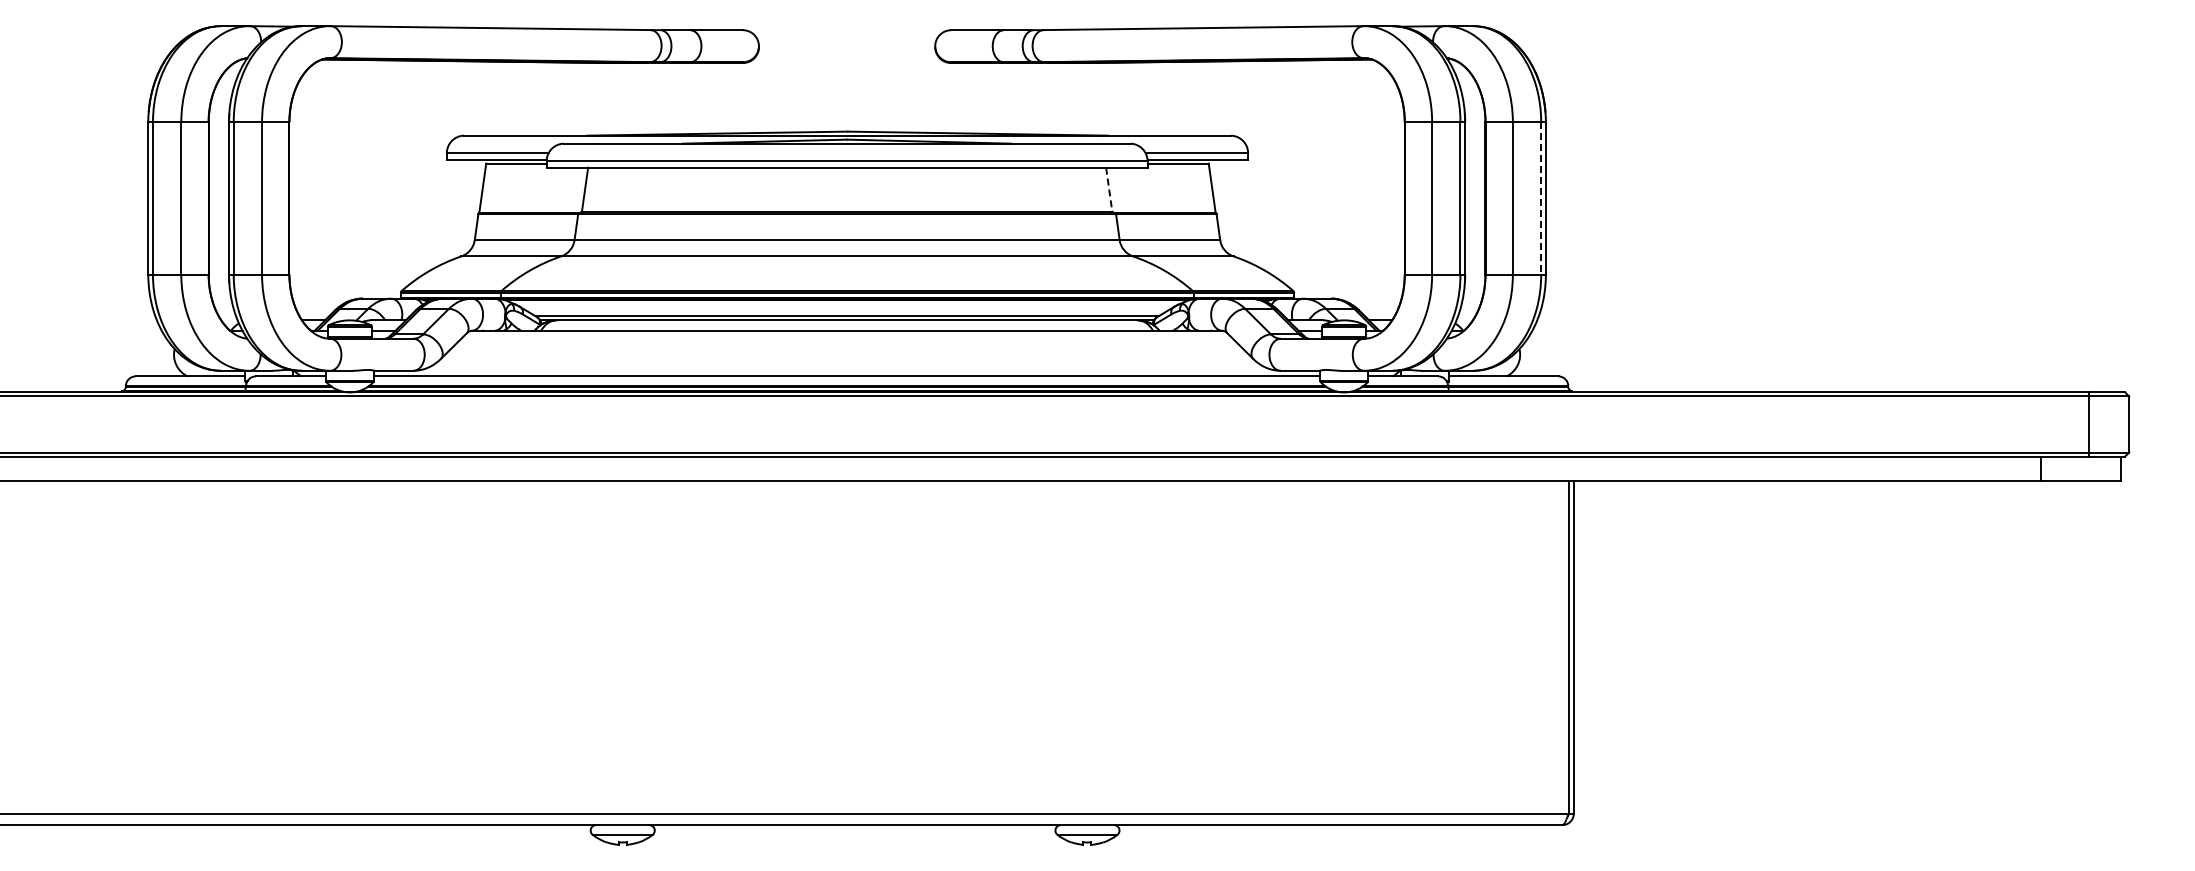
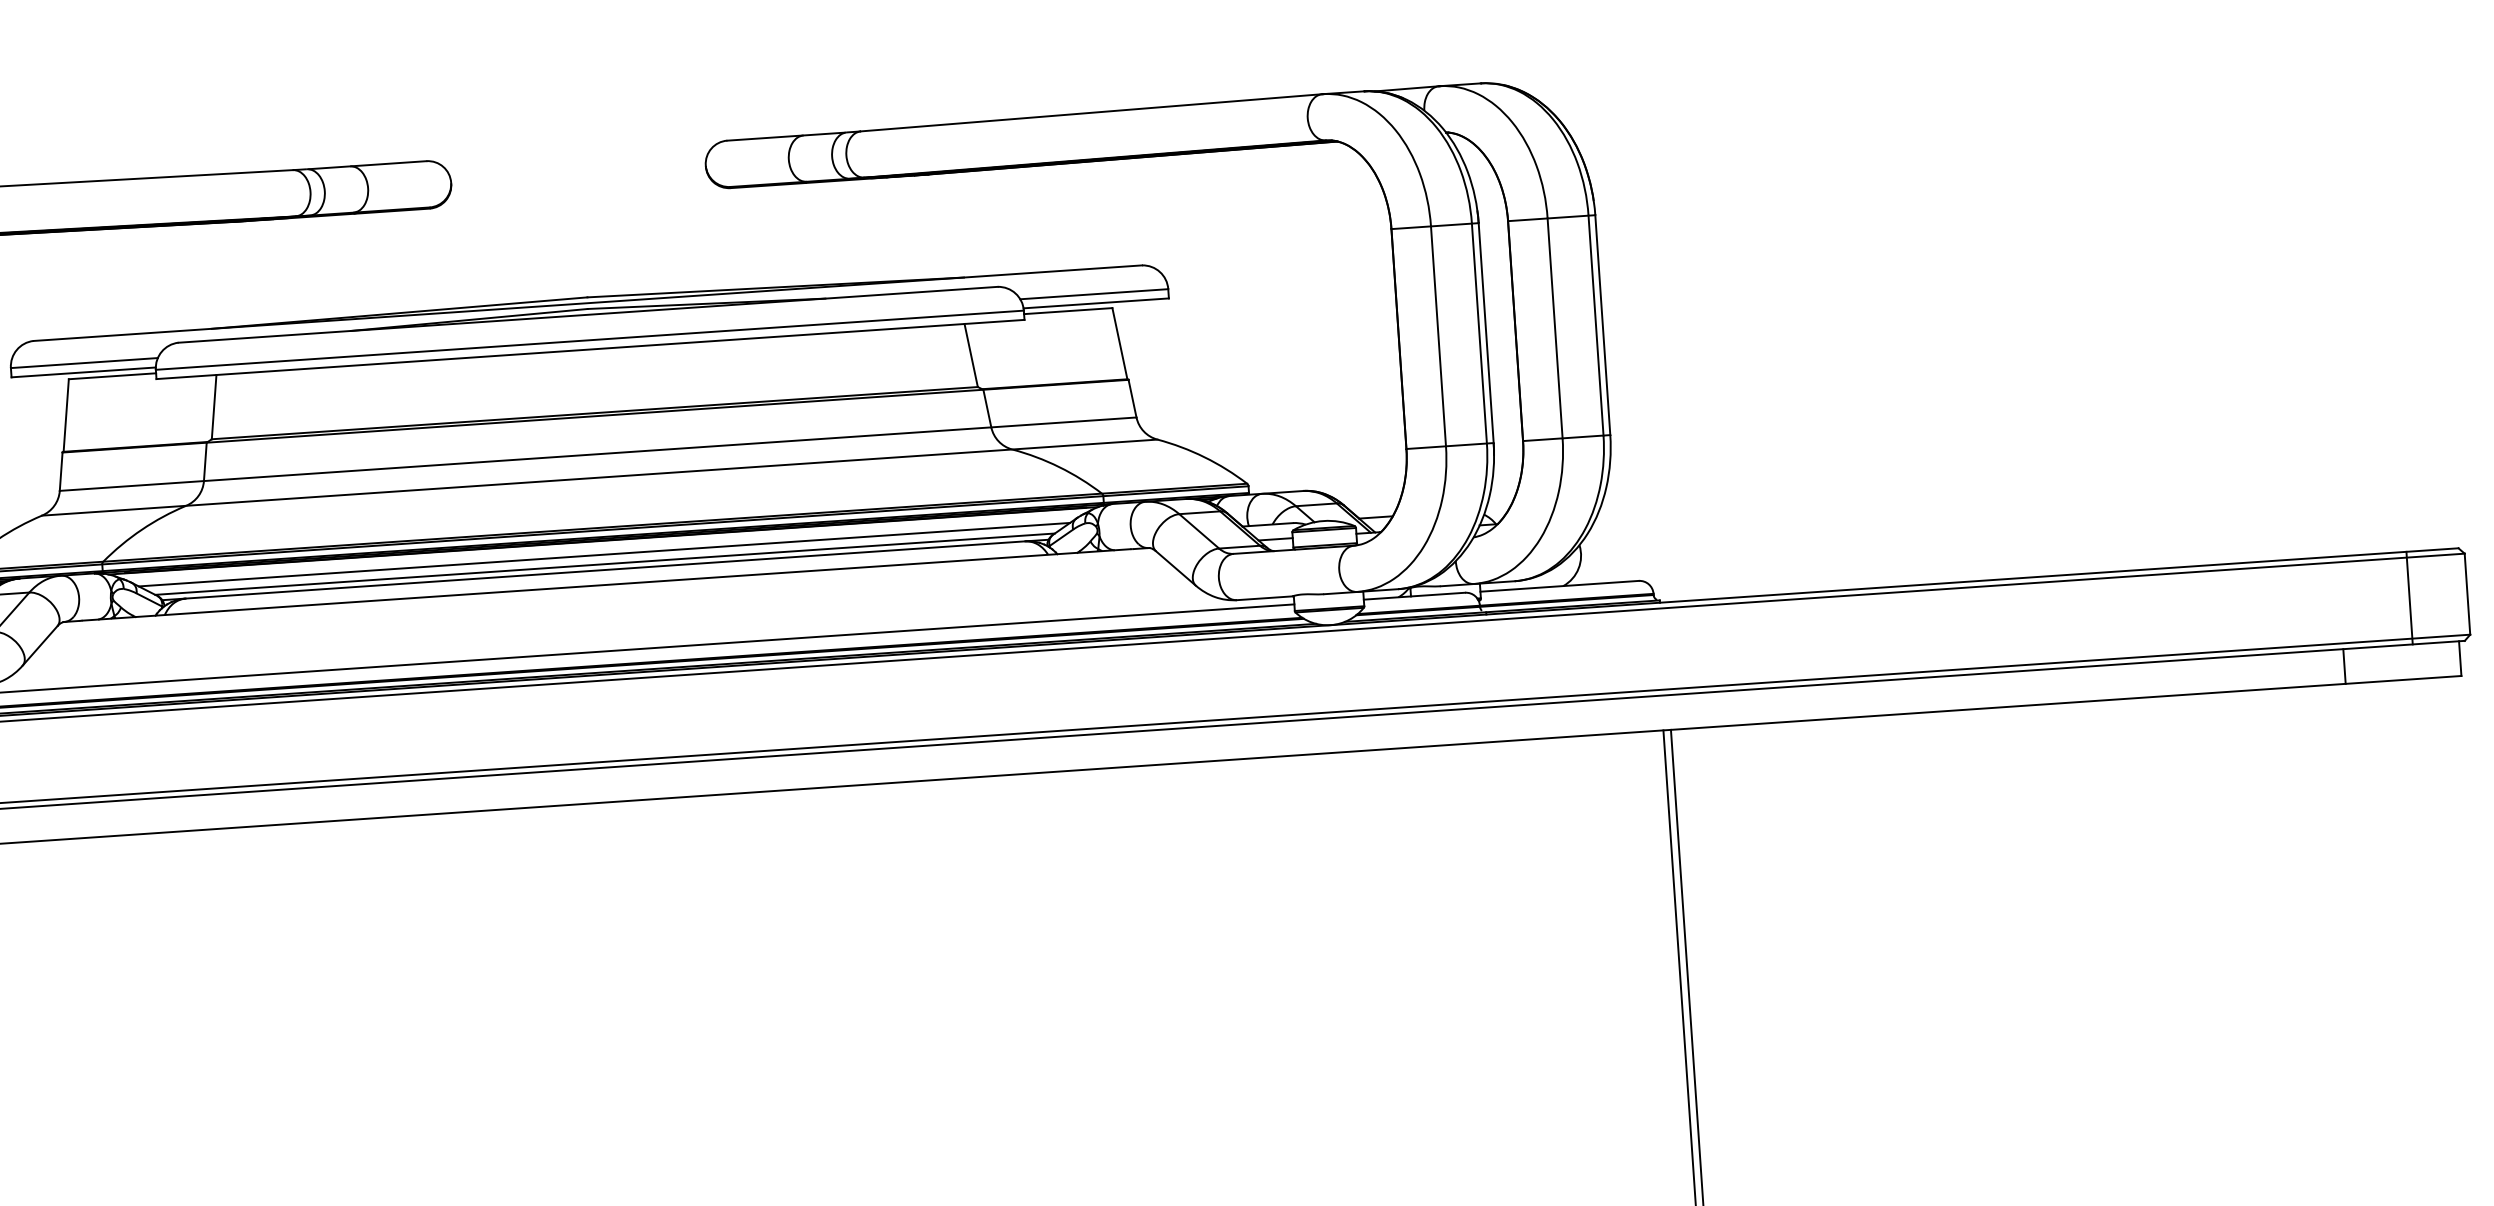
line: (1109, 190) -> (971, 356), dashed -> solid
line: (1541, 198) -> (1596, 325), dashed -> solid
line: (846, 309) -> (603, 554), added

